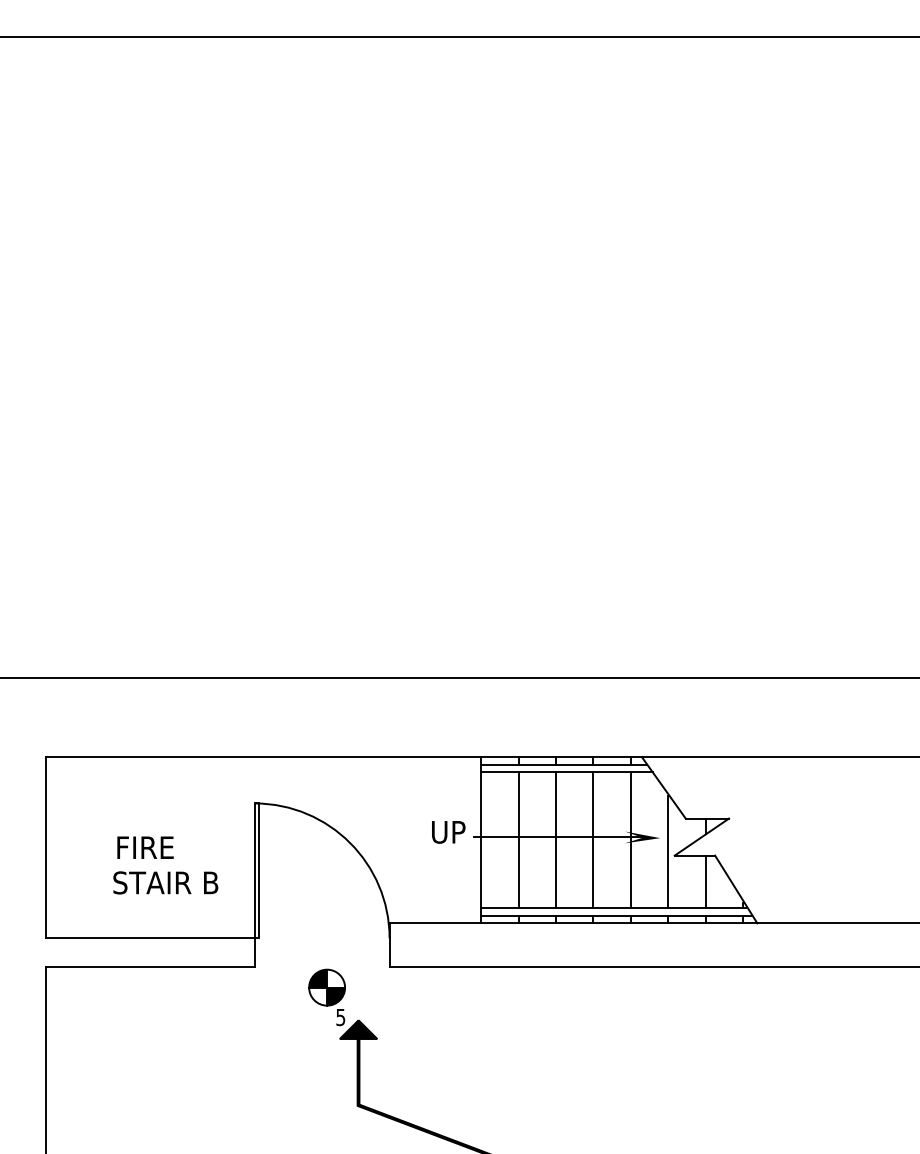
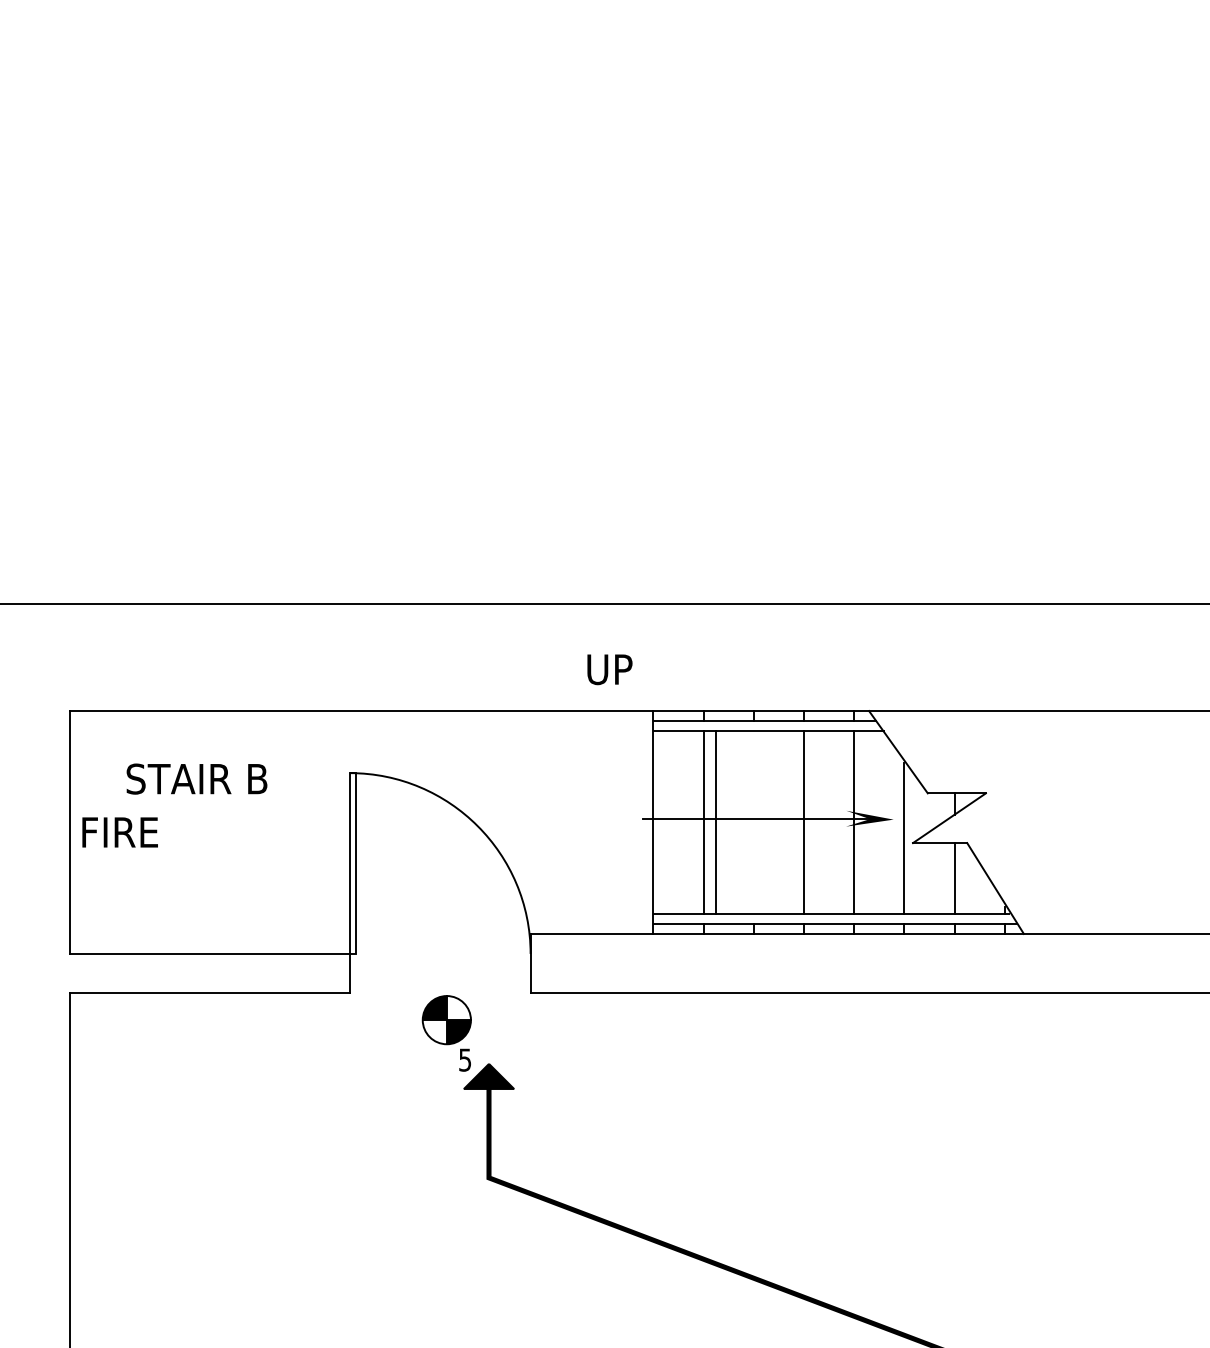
text: (448, 832) -> (609, 669), moved
line: (555, 840) -> (715, 822), moved
text: (145, 847) -> (120, 832), moved
text: (165, 882) -> (196, 778), moved

